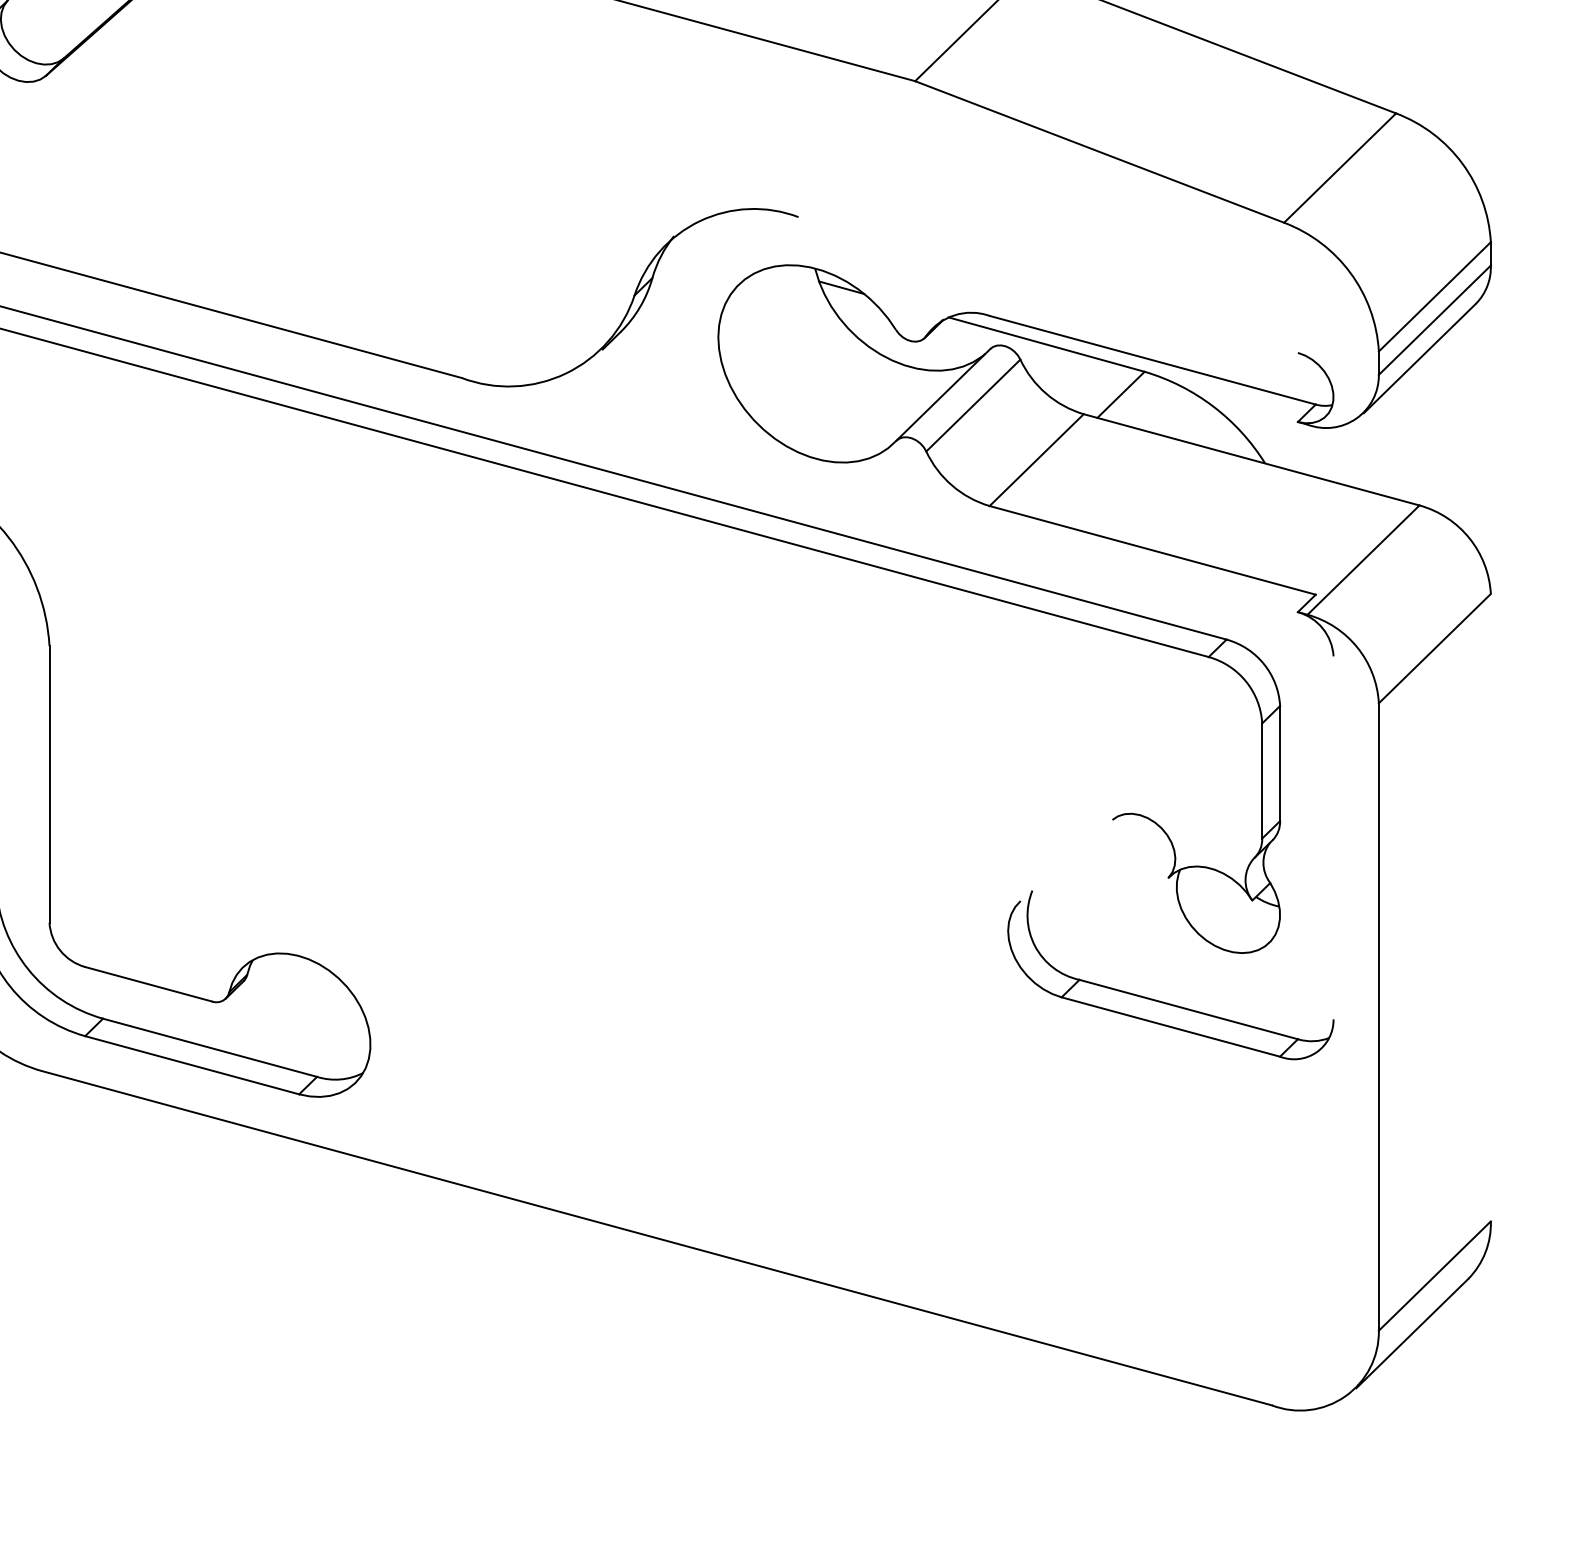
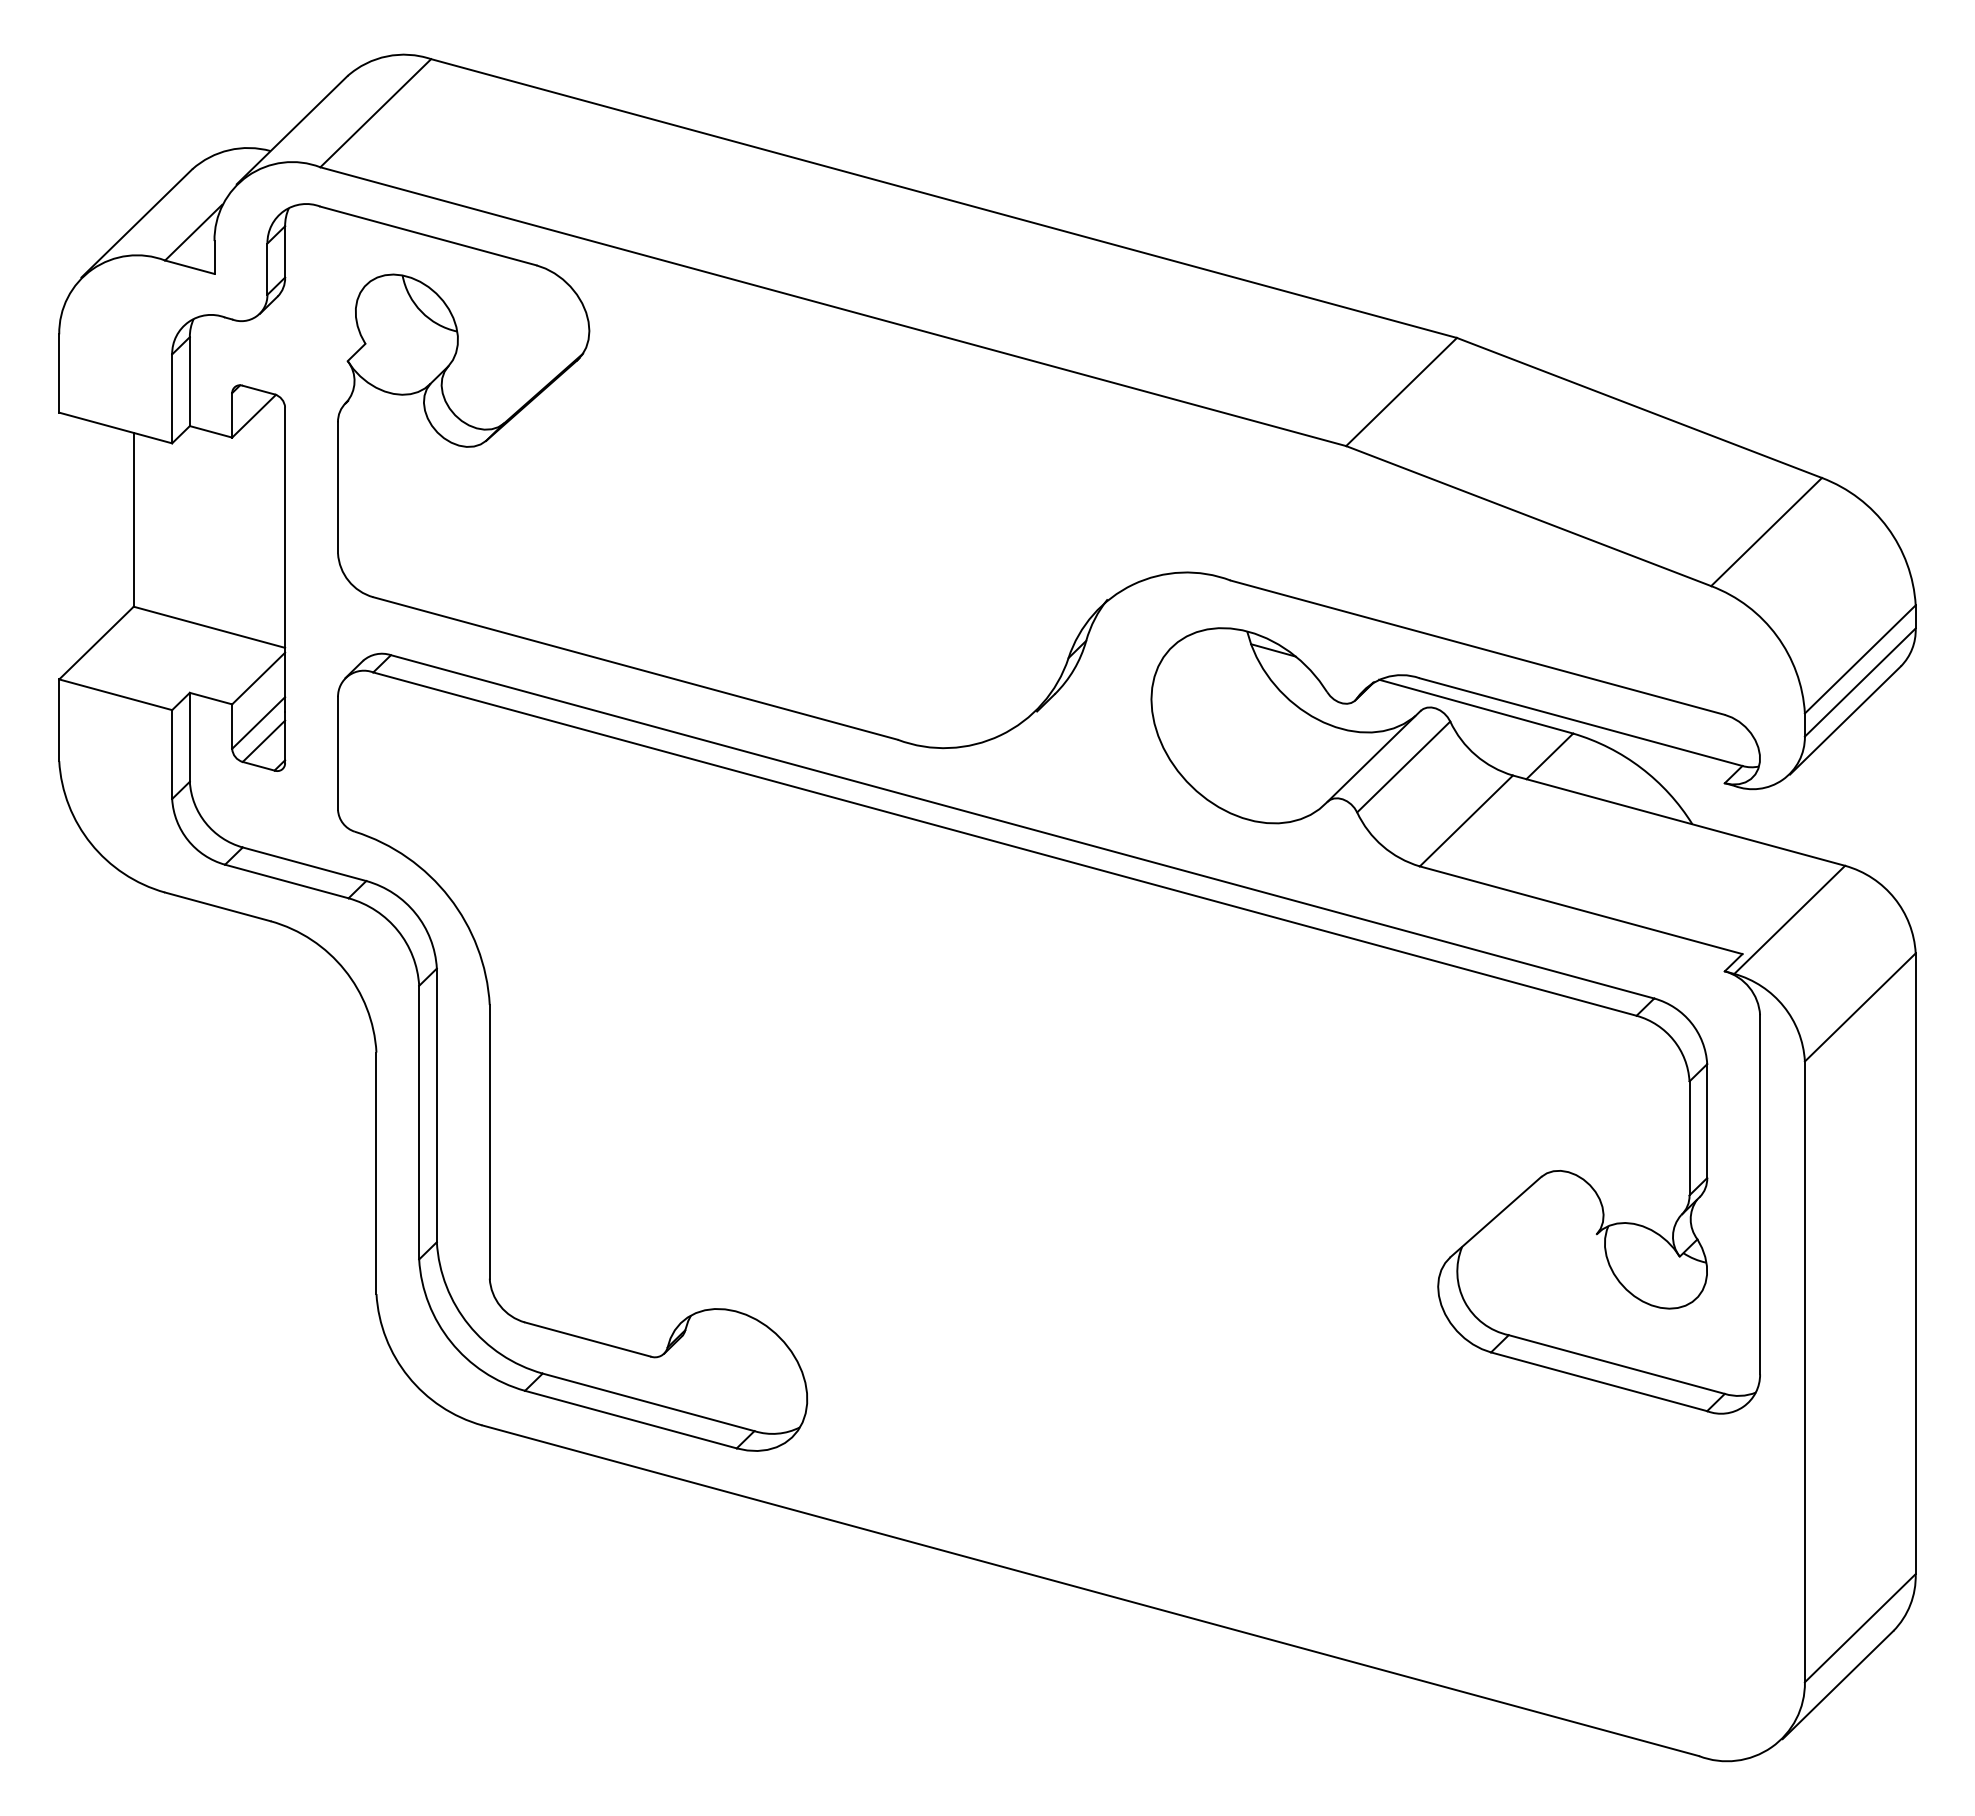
line: (1047, 284) -> (1477, 647), added
line: (1333, 837) -> (1760, 1194), added
line: (1066, 859) -> (1495, 1216), added
line: (1490, 907) -> (1915, 1263), added

